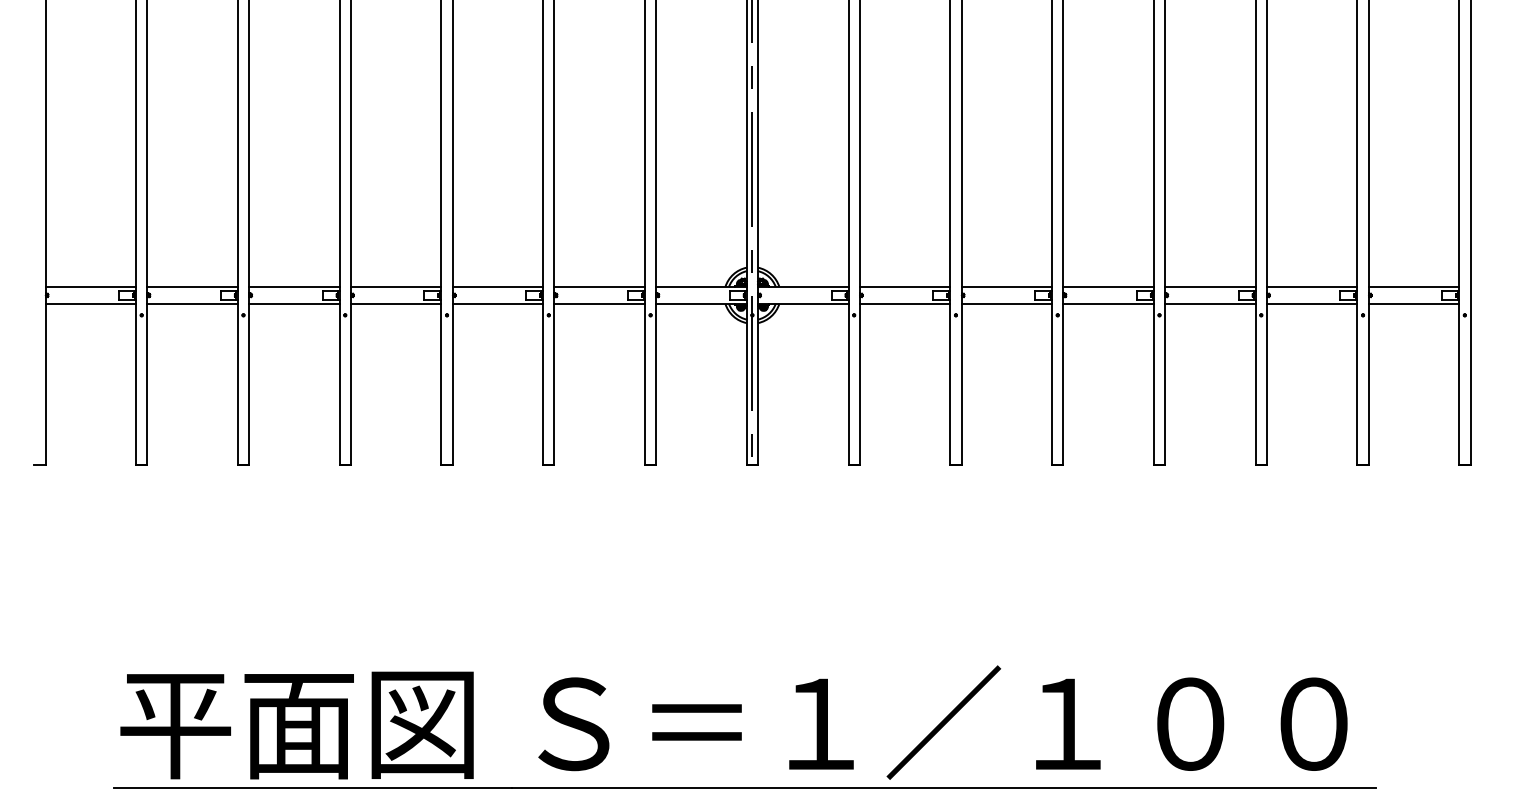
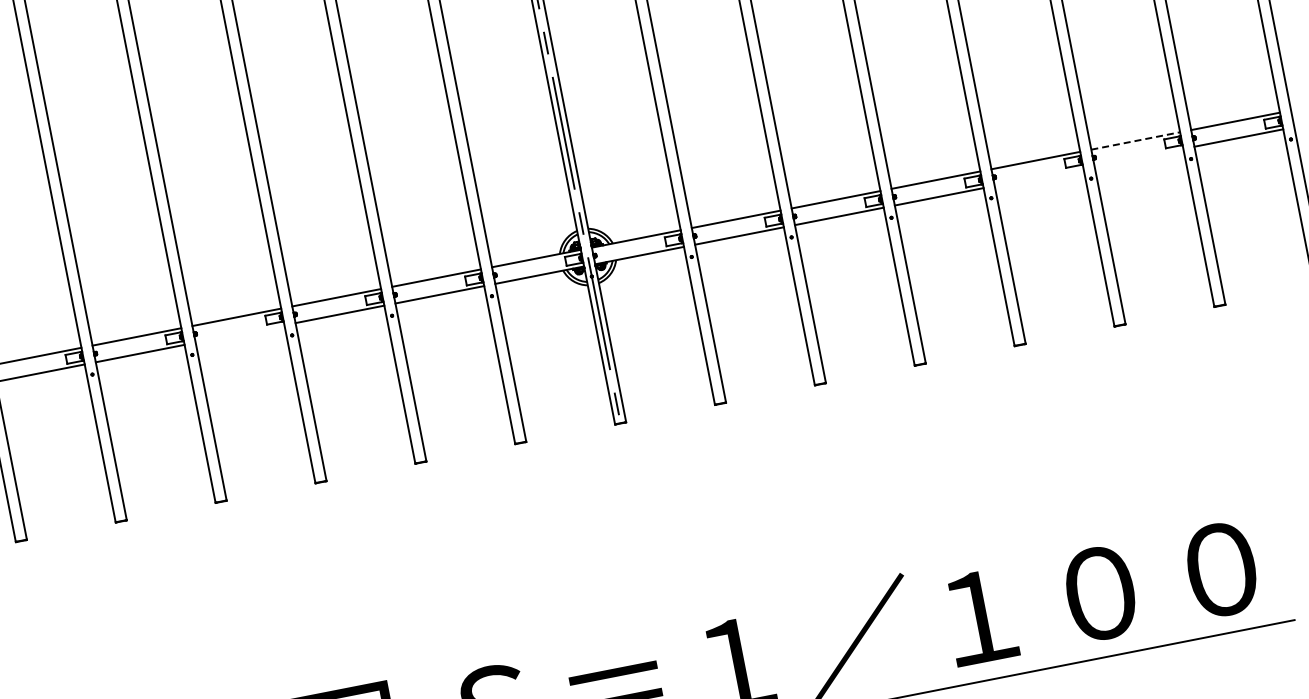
line: (1312, 286) -> (1135, 140), solid -> dashed
line: (395, 303) -> (239, 333), removed
line: (1210, 303) -> (1039, 176), removed
line: (1311, 303) -> (1138, 157), removed

